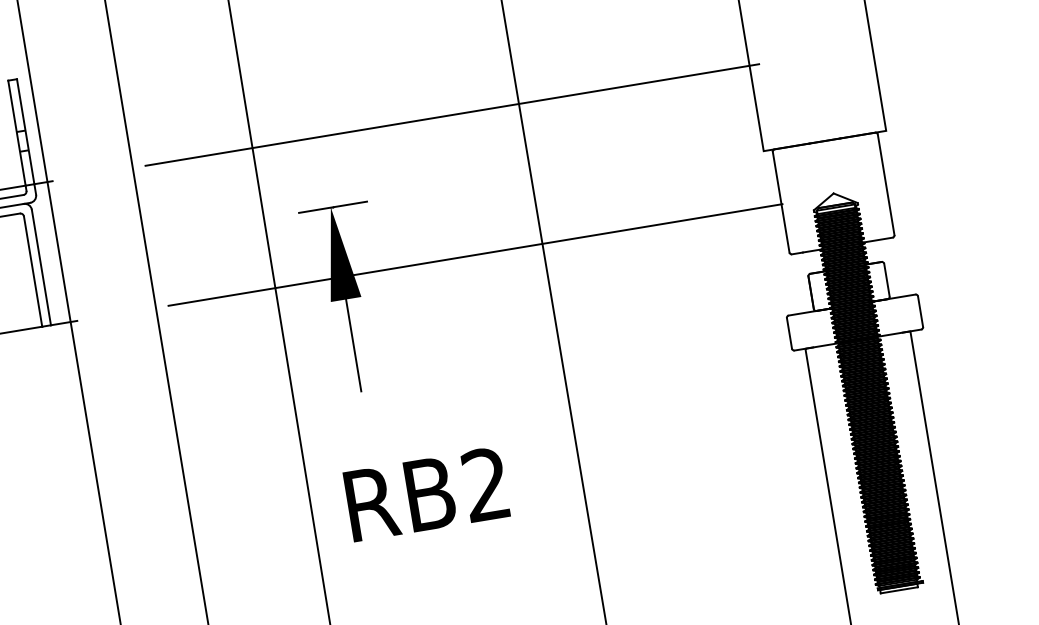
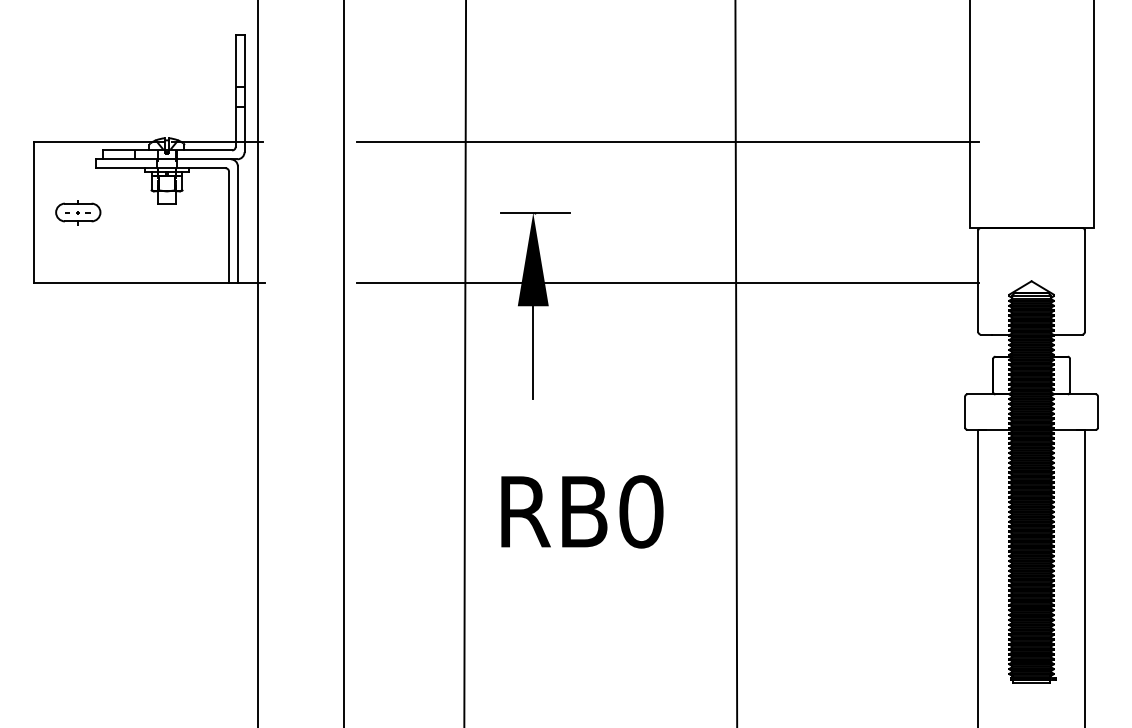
text: (486, 484) -> (641, 511), RB2 -> RB0

